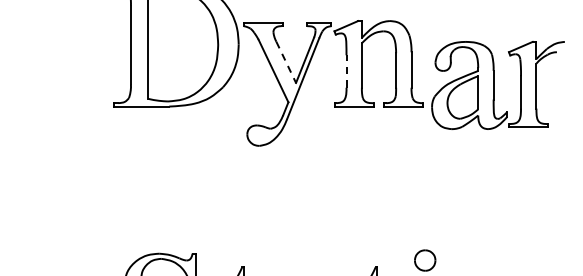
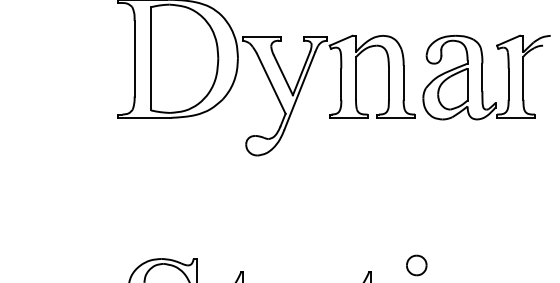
line: (286, 62) -> (283, 75), dashed -> solid
line: (346, 71) -> (341, 84), dashed -> solid
part: (497, 85) -> (486, 77), moved

